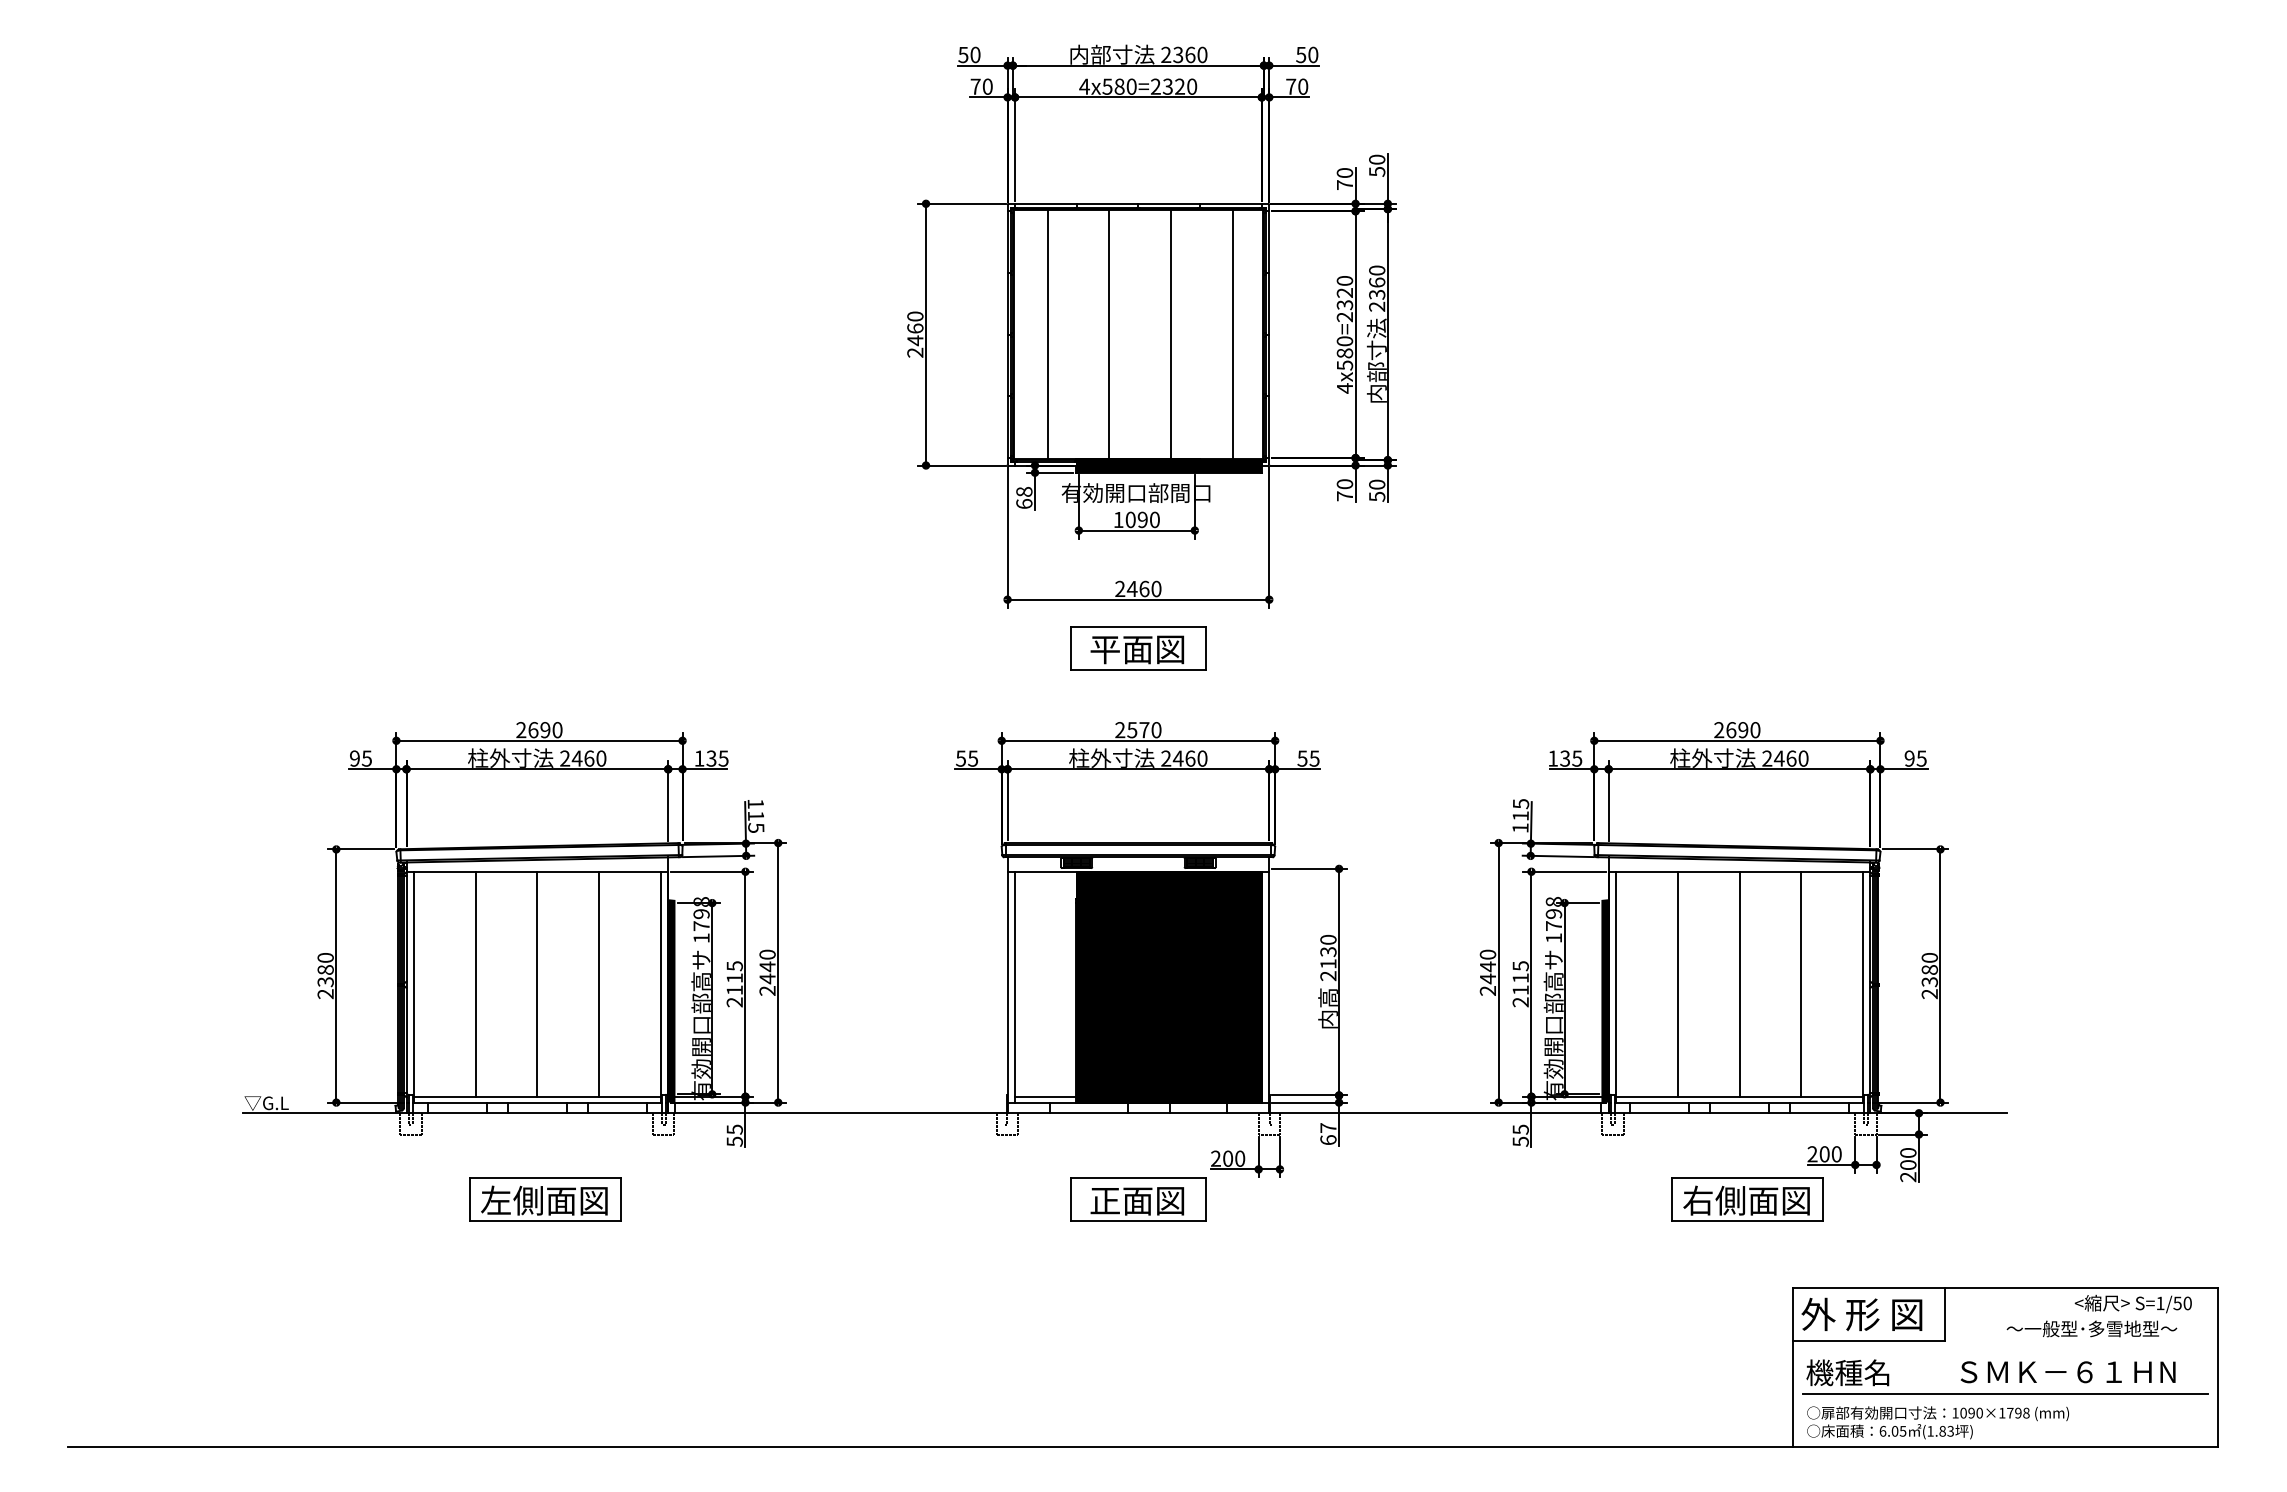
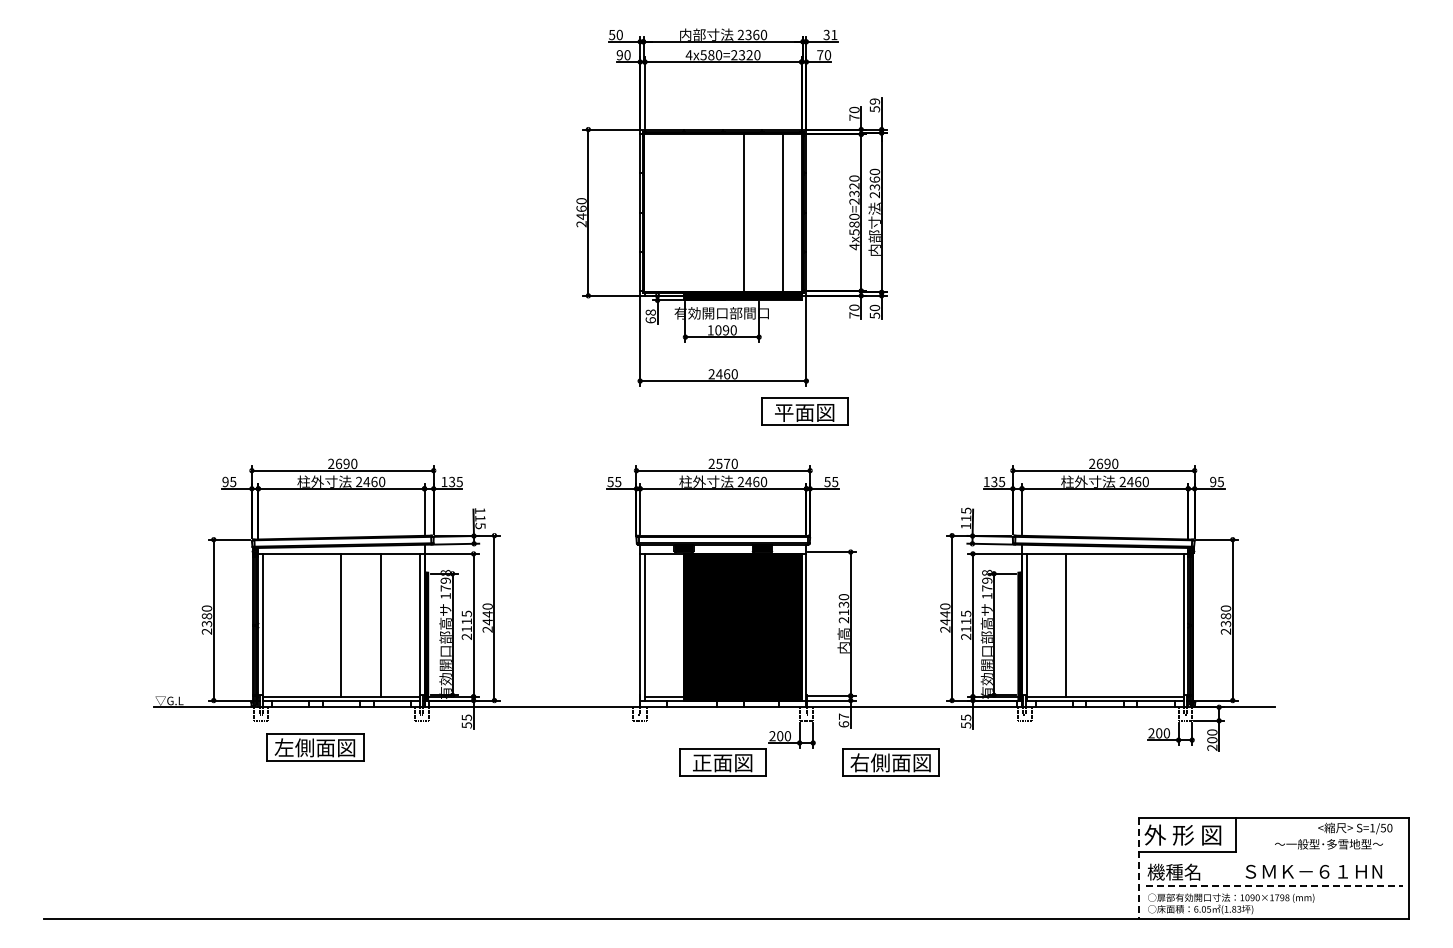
text: (1307, 54) -> (830, 34), 50 -> 31
text: (975, 87) -> (619, 55), 70 -> 90
text: (1378, 159) -> (875, 101), 50 -> 59
line: (1047, 334) -> (665, 212), removed
line: (1108, 334) -> (704, 212), removed
part: (1137, 647) -> (804, 411), moved
line: (476, 982) -> (302, 624), removed
line: (1740, 982) -> (1105, 624), removed
line: (1801, 982) -> (1144, 624), removed
part: (545, 1200) -> (315, 747), moved
part: (1746, 1200) -> (890, 762), moved
line: (1792, 1367) -> (1138, 868), solid -> dashed
line: (2006, 1393) -> (1274, 885), solid -> dashed

